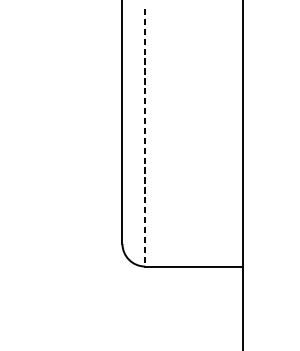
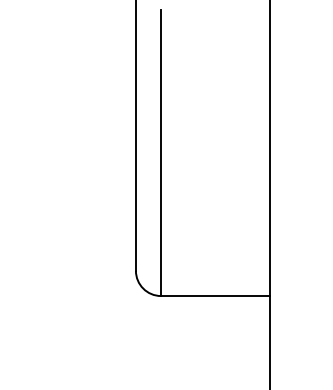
line: (145, 138) -> (161, 153), dashed -> solid

